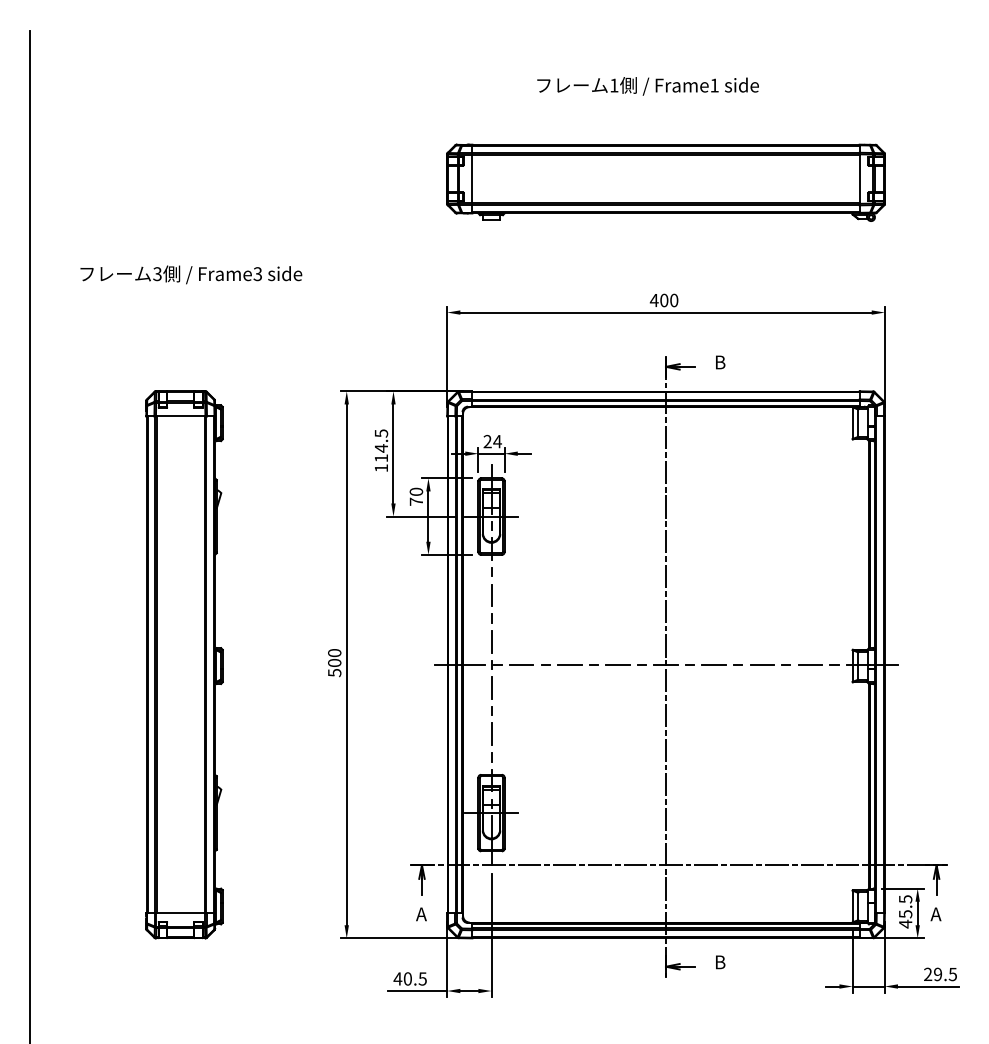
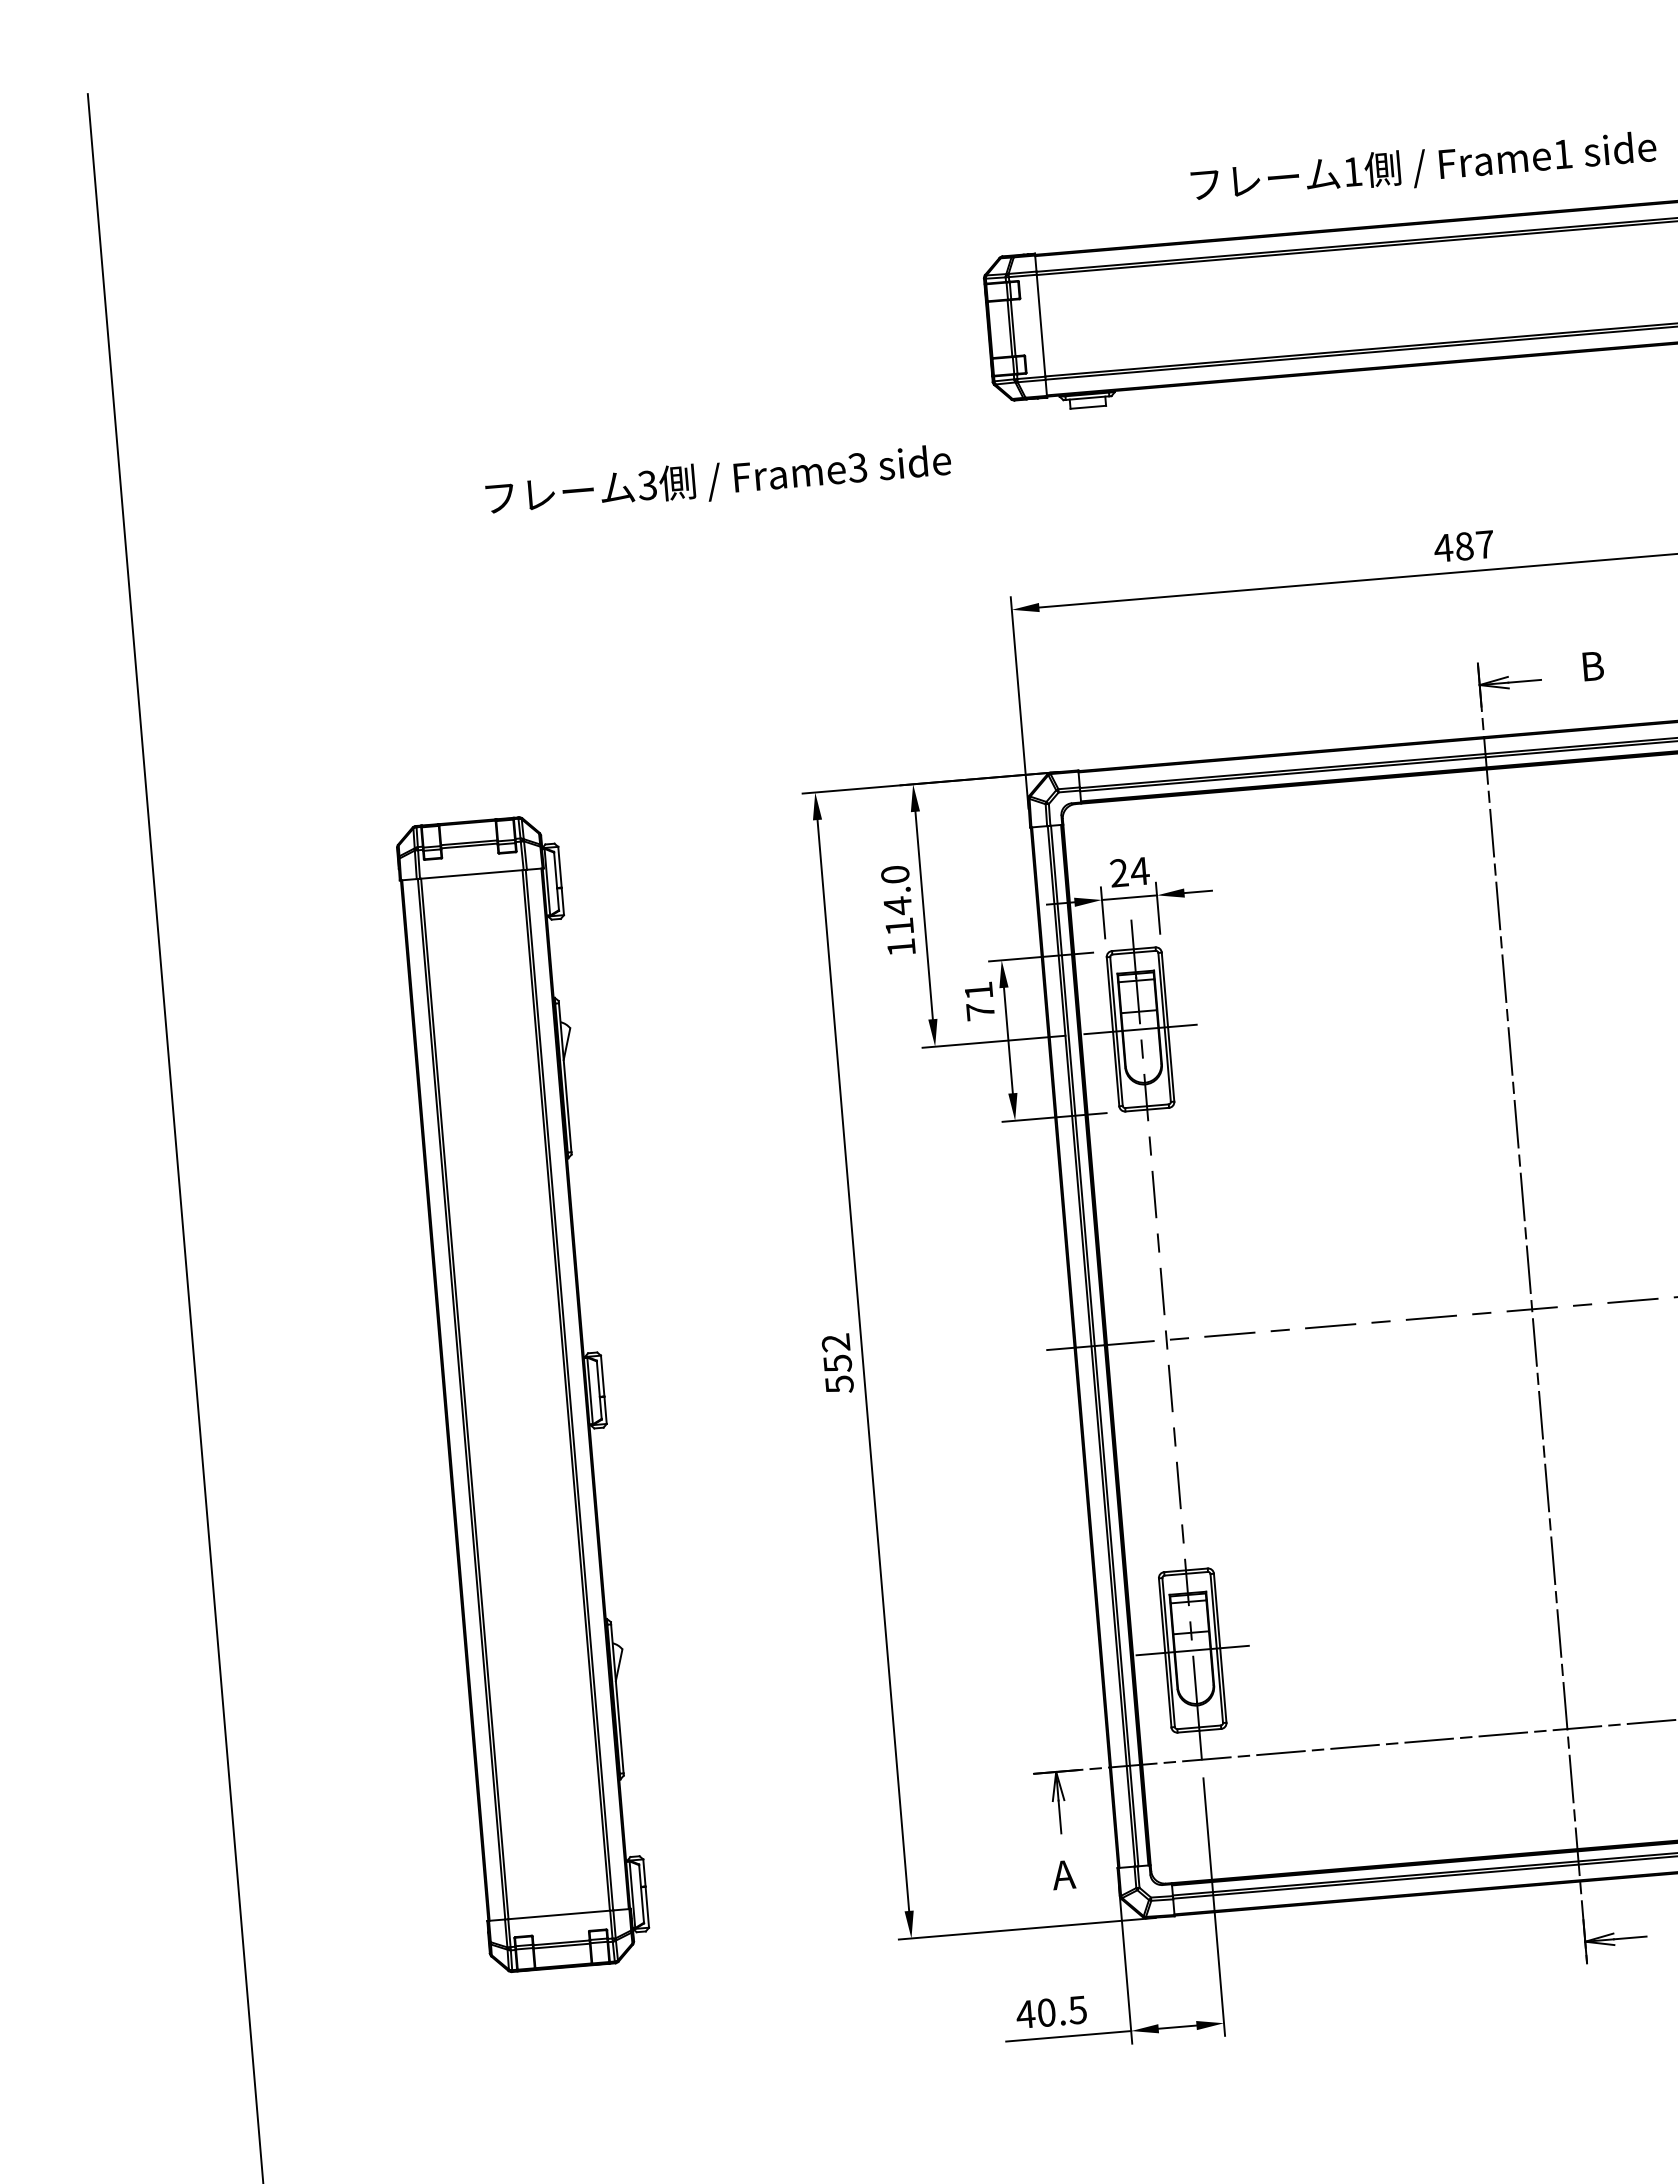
text: (647, 86) -> (1422, 168), moved
text: (191, 274) -> (718, 480), moved
text: (669, 300) -> (1475, 545), 400 -> 487
text: (381, 433) -> (895, 874), 114.5 -> 114.0
text: (416, 491) -> (978, 990), 70 -> 71
text: (334, 658) -> (836, 1354), 500 -> 552

